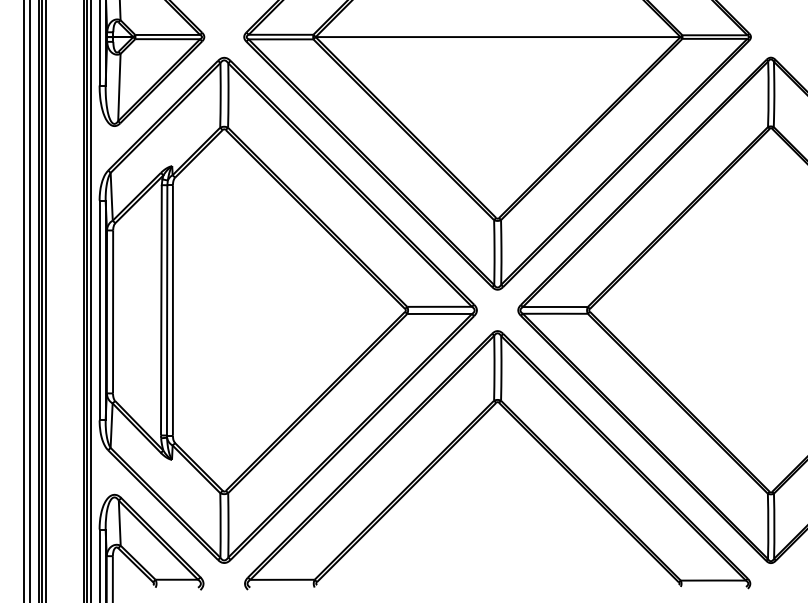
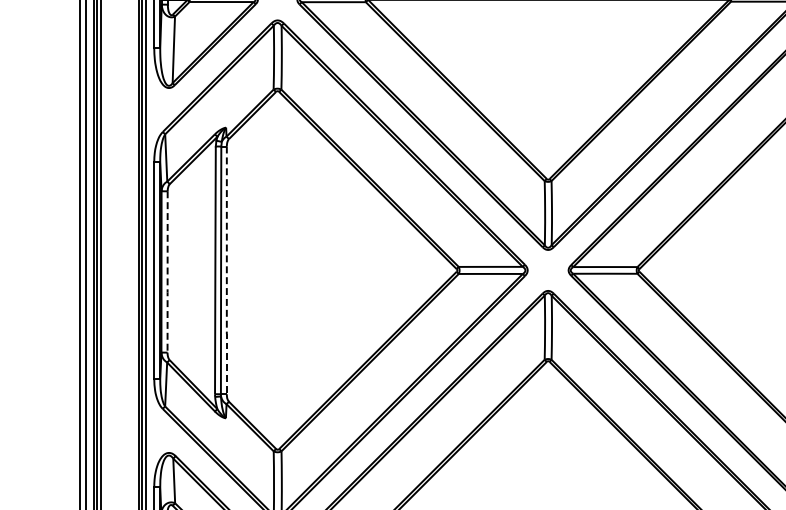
line: (172, 311) -> (226, 271), solid -> dashed
line: (113, 313) -> (168, 273), solid -> dashed

